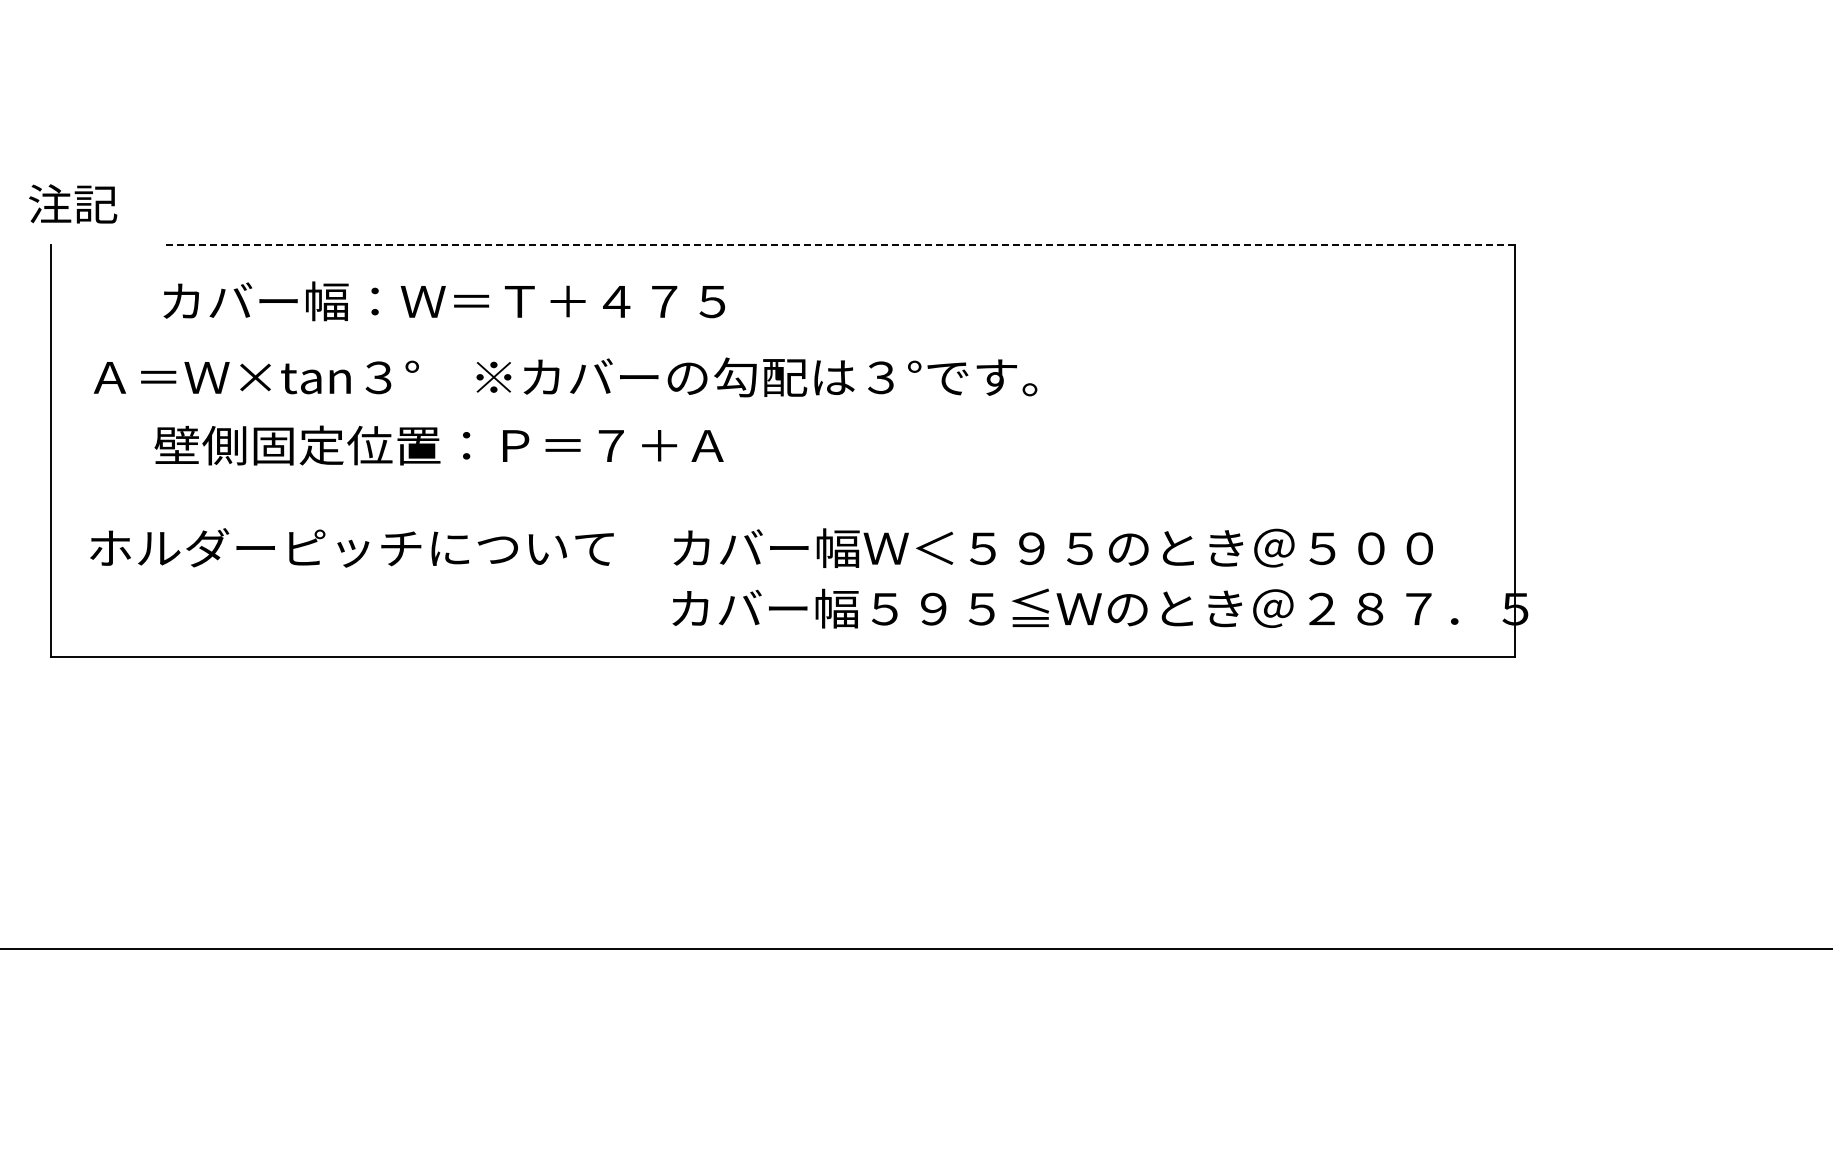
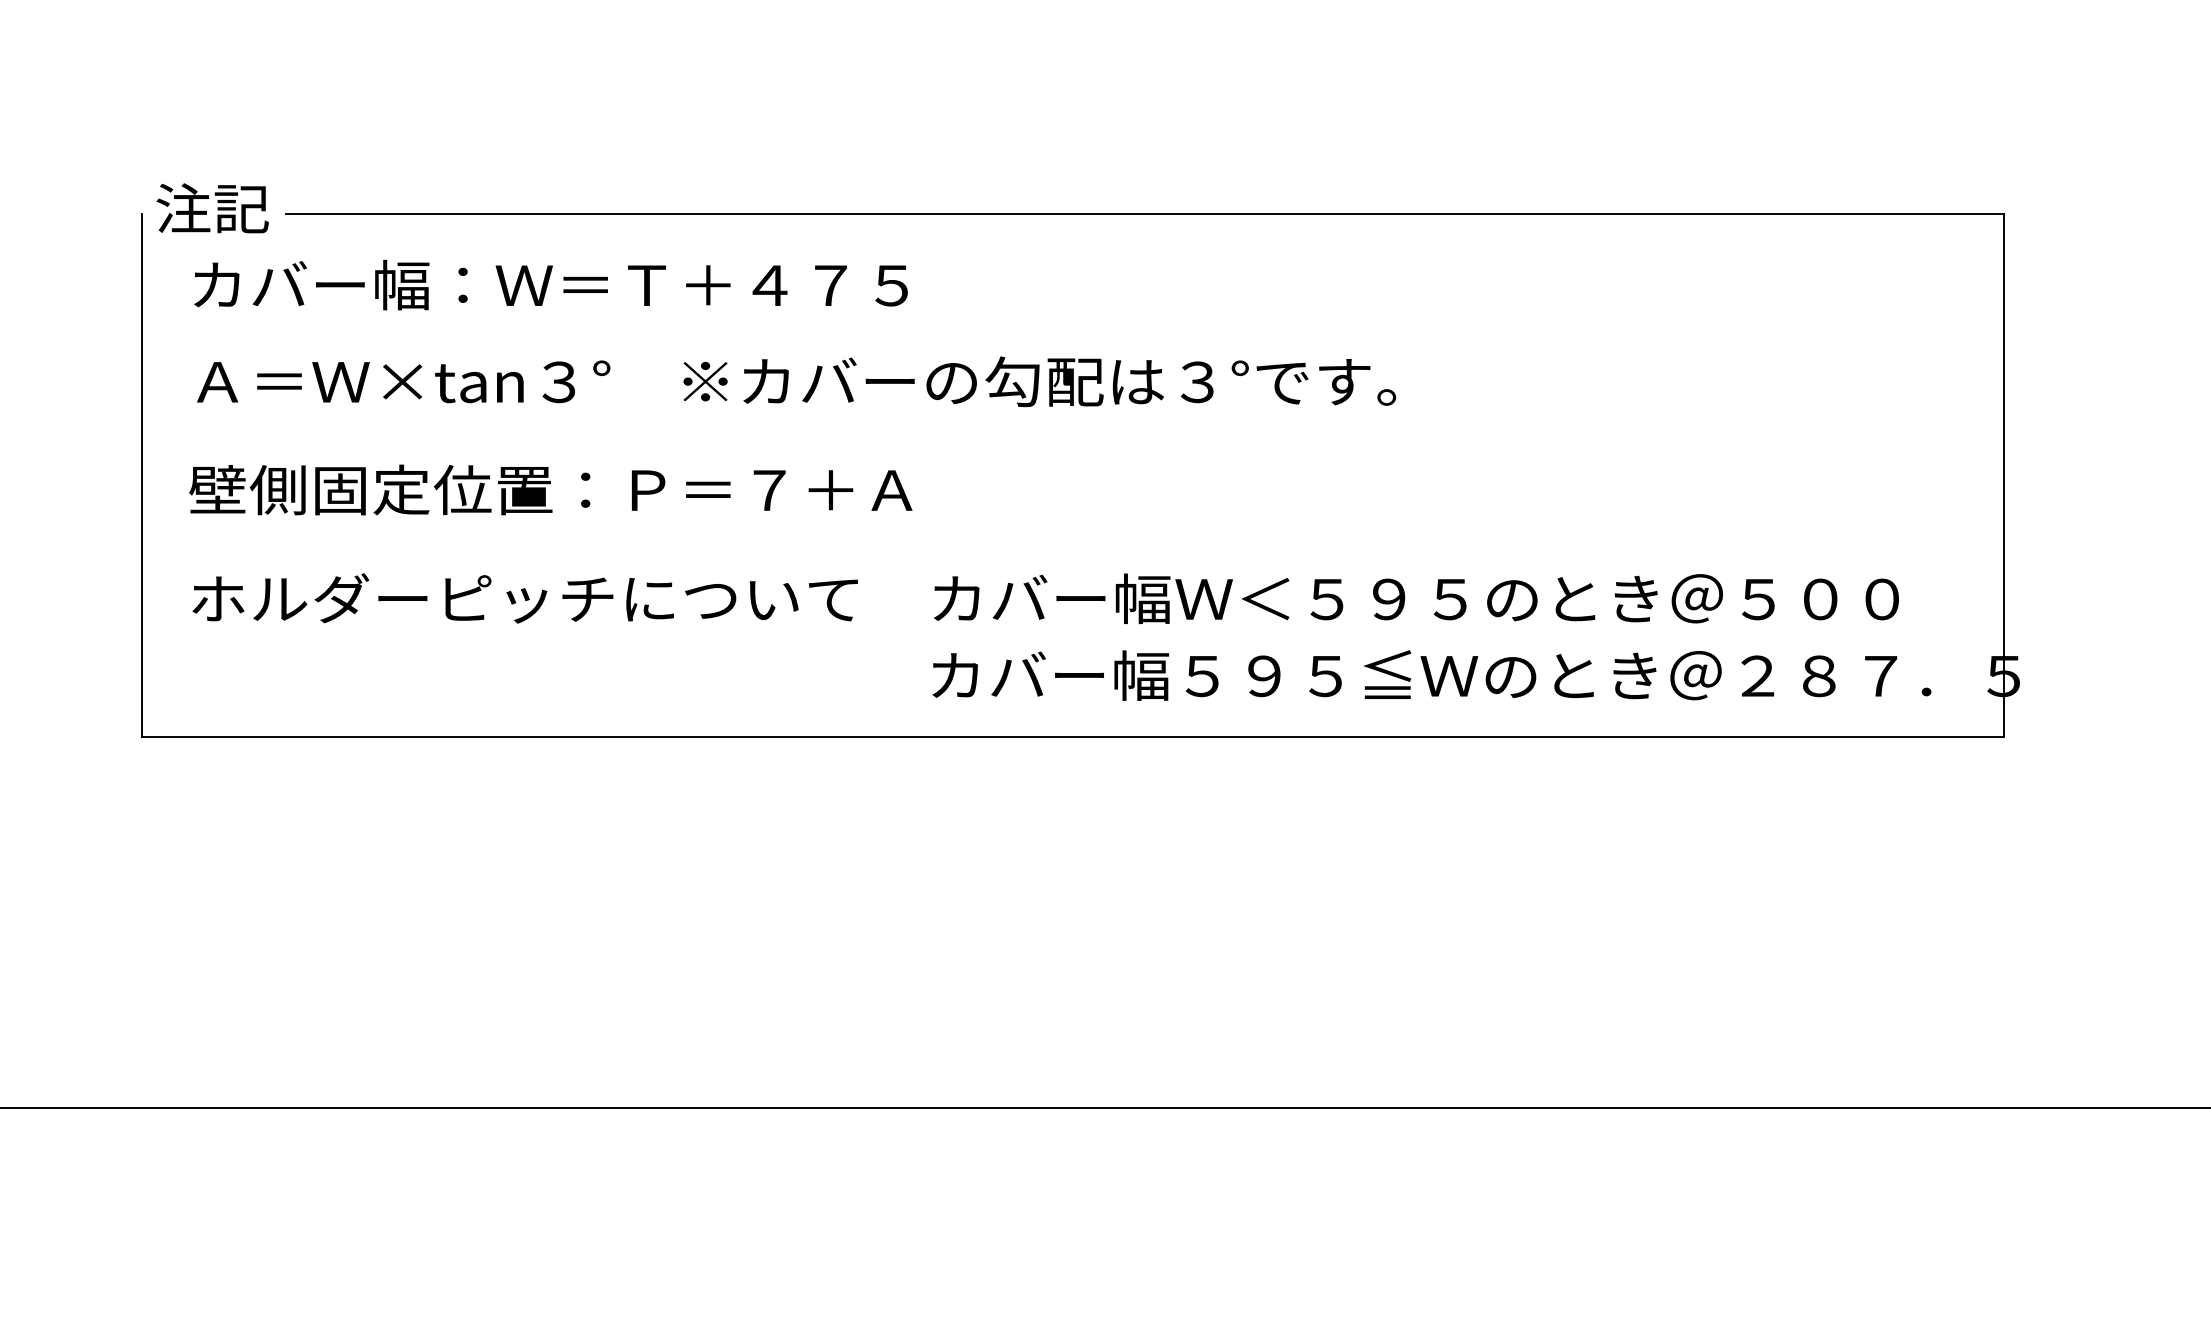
text: (73, 203) -> (213, 207), moved
line: (839, 245) -> (1144, 214), dashed -> solid
text: (443, 301) -> (549, 285), moved
text: (438, 445) -> (549, 489), moved

